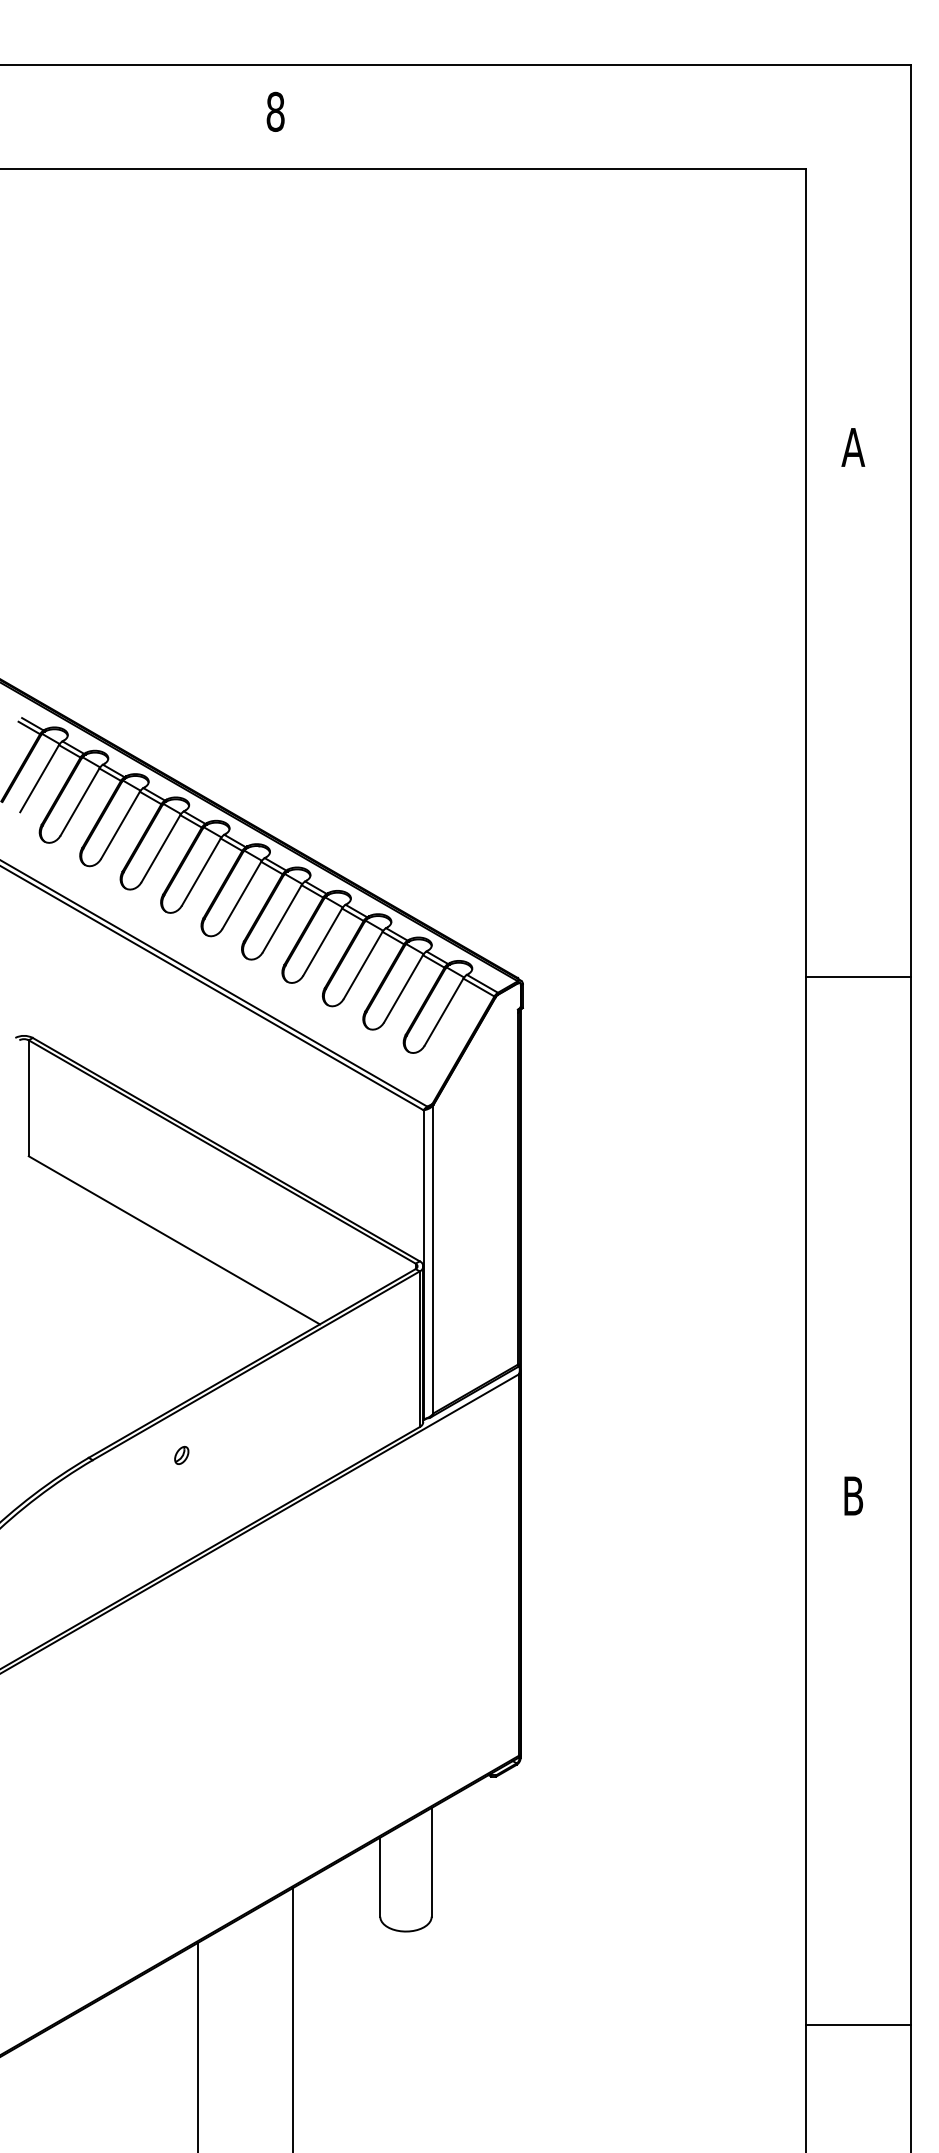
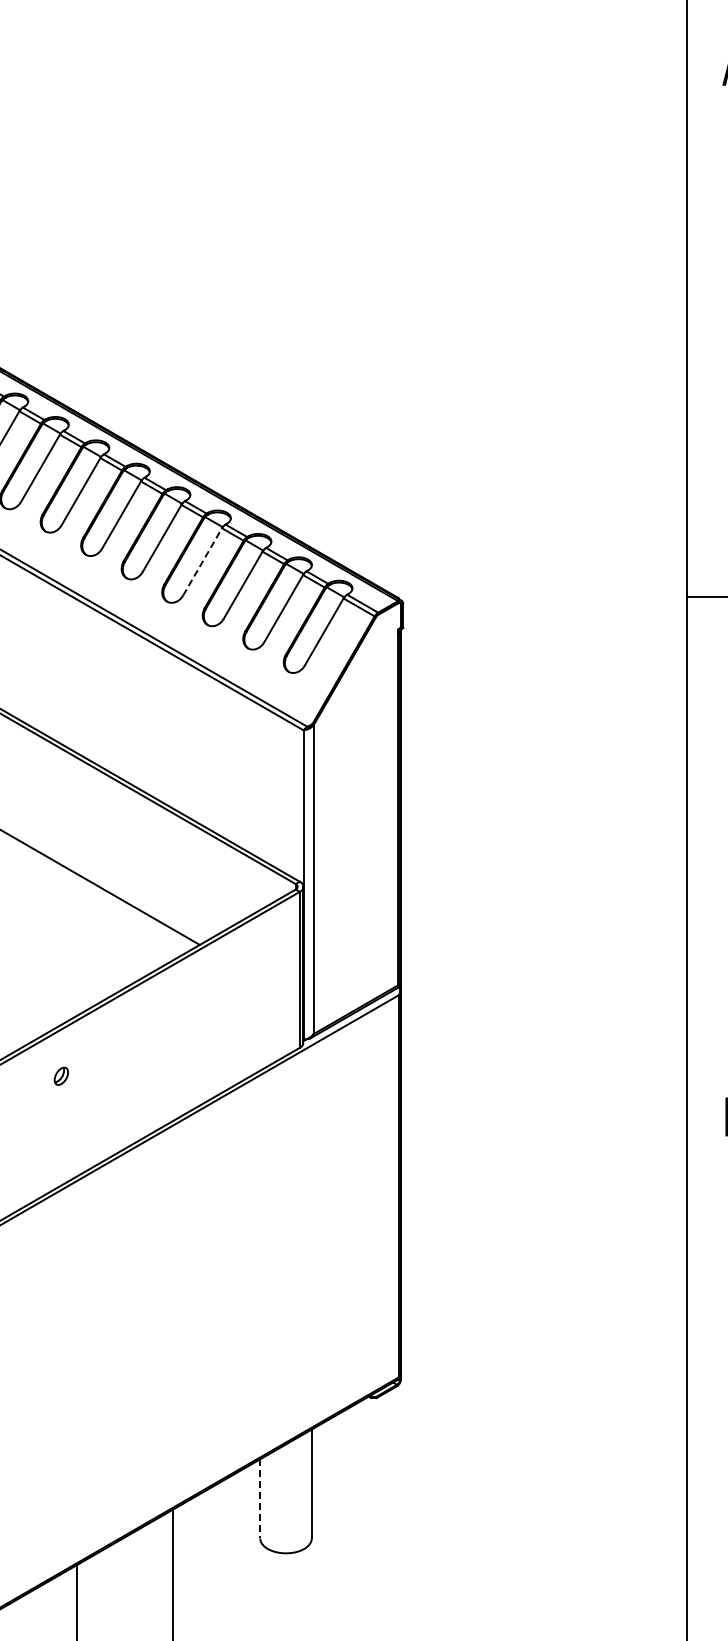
line: (322, 942) -> (202, 562), solid -> dashed
line: (380, 1877) -> (260, 1499), solid -> dashed

